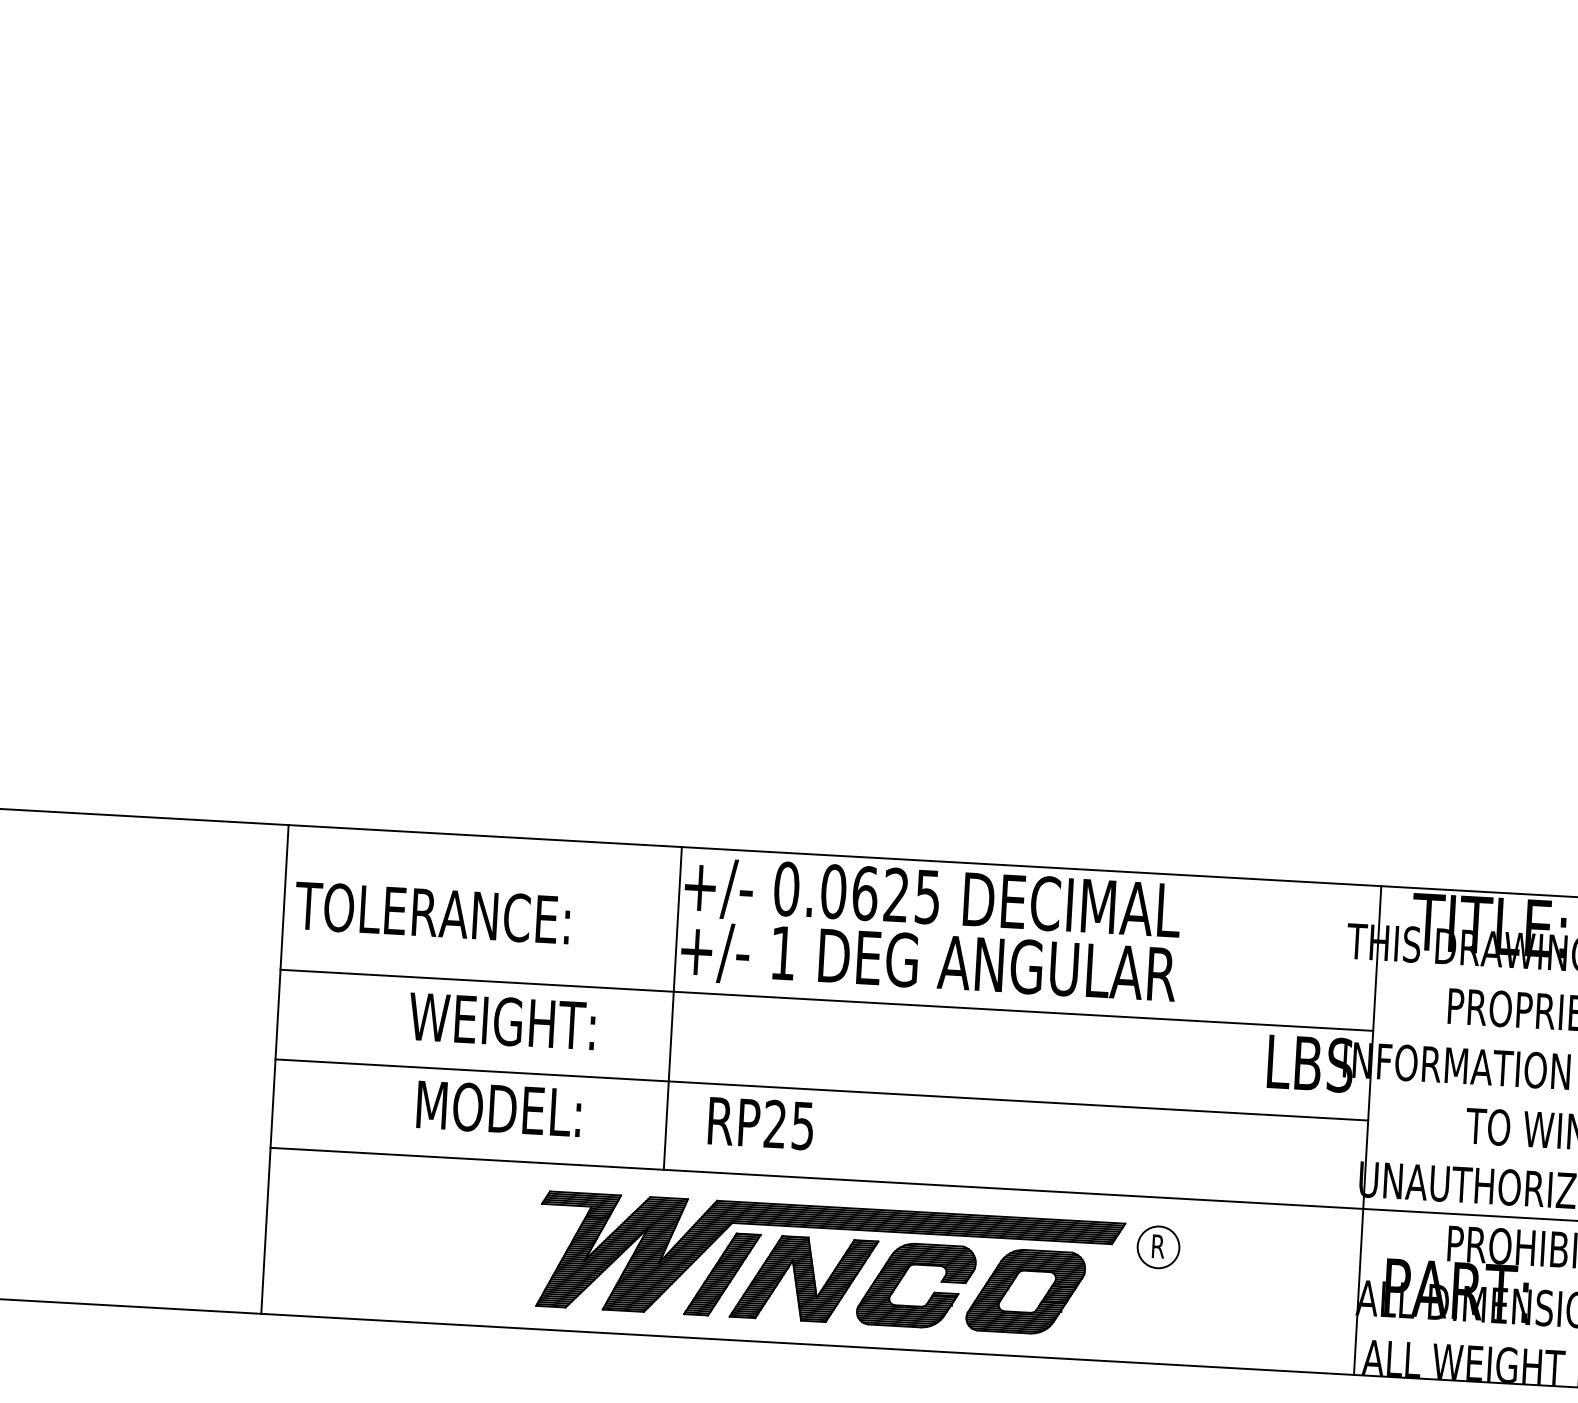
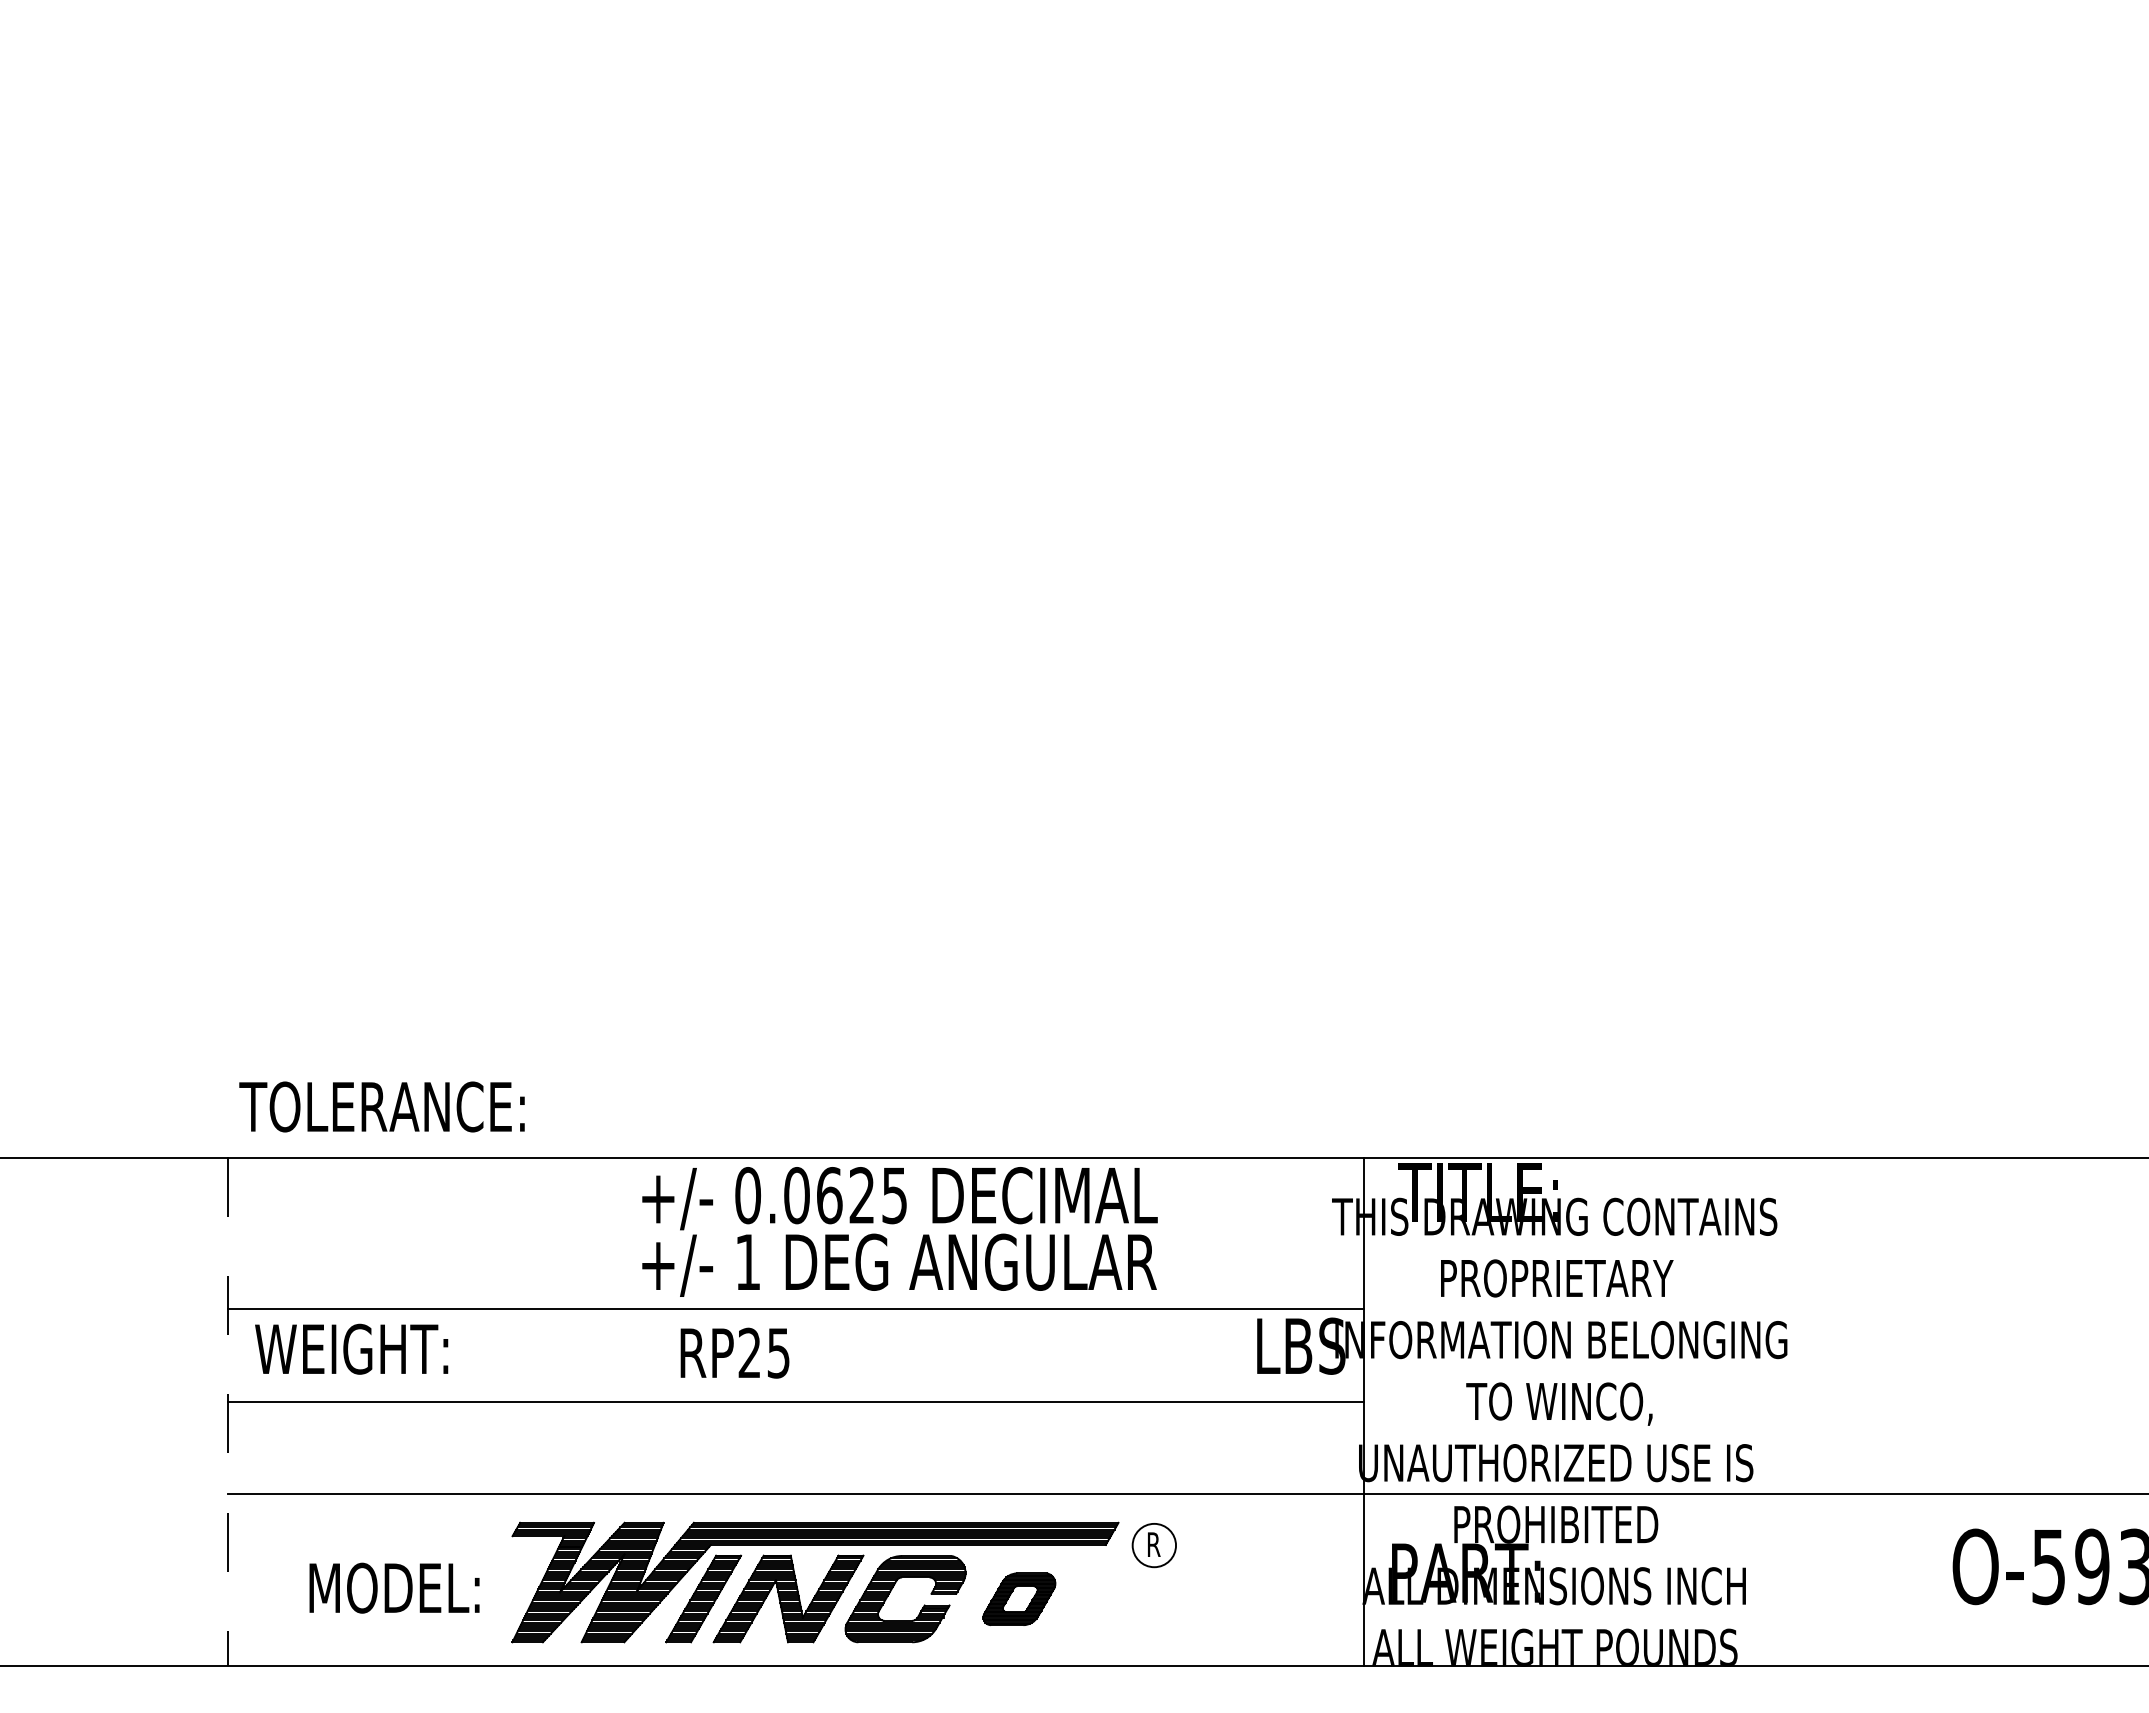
text: (431, 912) -> (381, 1106), moved
line: (672, 1008) -> (636, 1325), removed
text: (502, 1020) -> (351, 1348), moved
line: (274, 1069) -> (227, 1412), solid -> dashed
text: (499, 1108) -> (394, 1587), moved
text: (760, 1122) -> (734, 1352), moved
part: (1025, 1292) -> (1019, 1599), size x0.6

